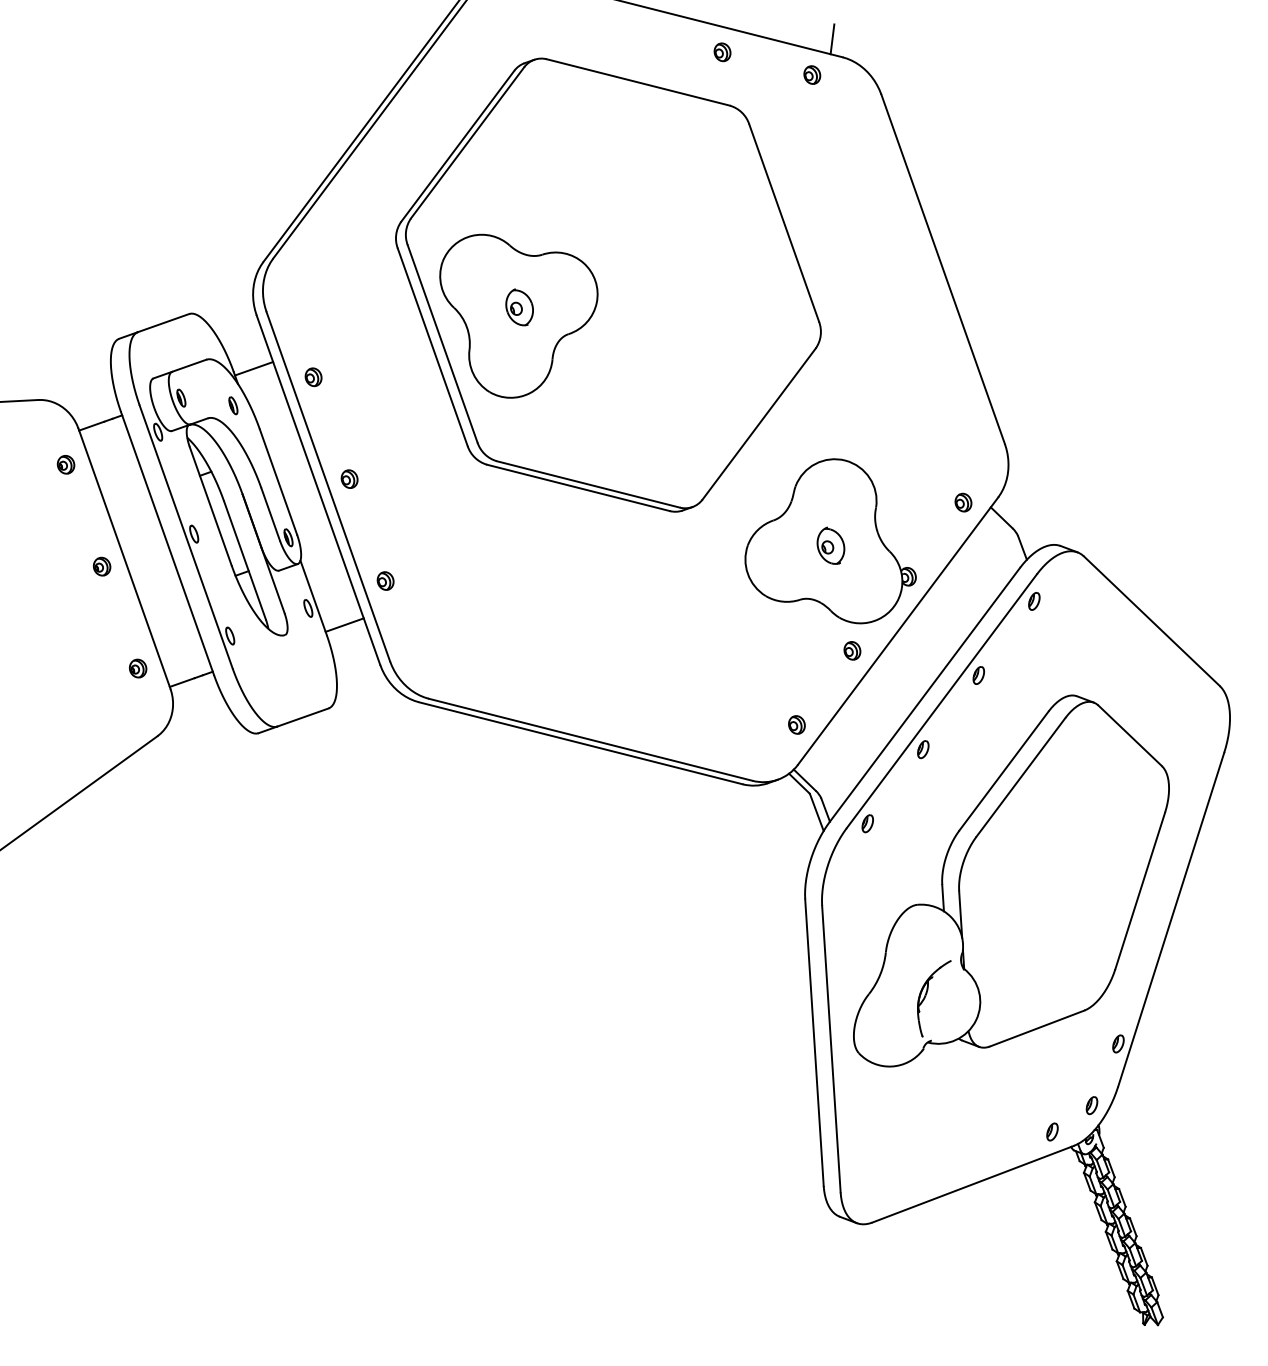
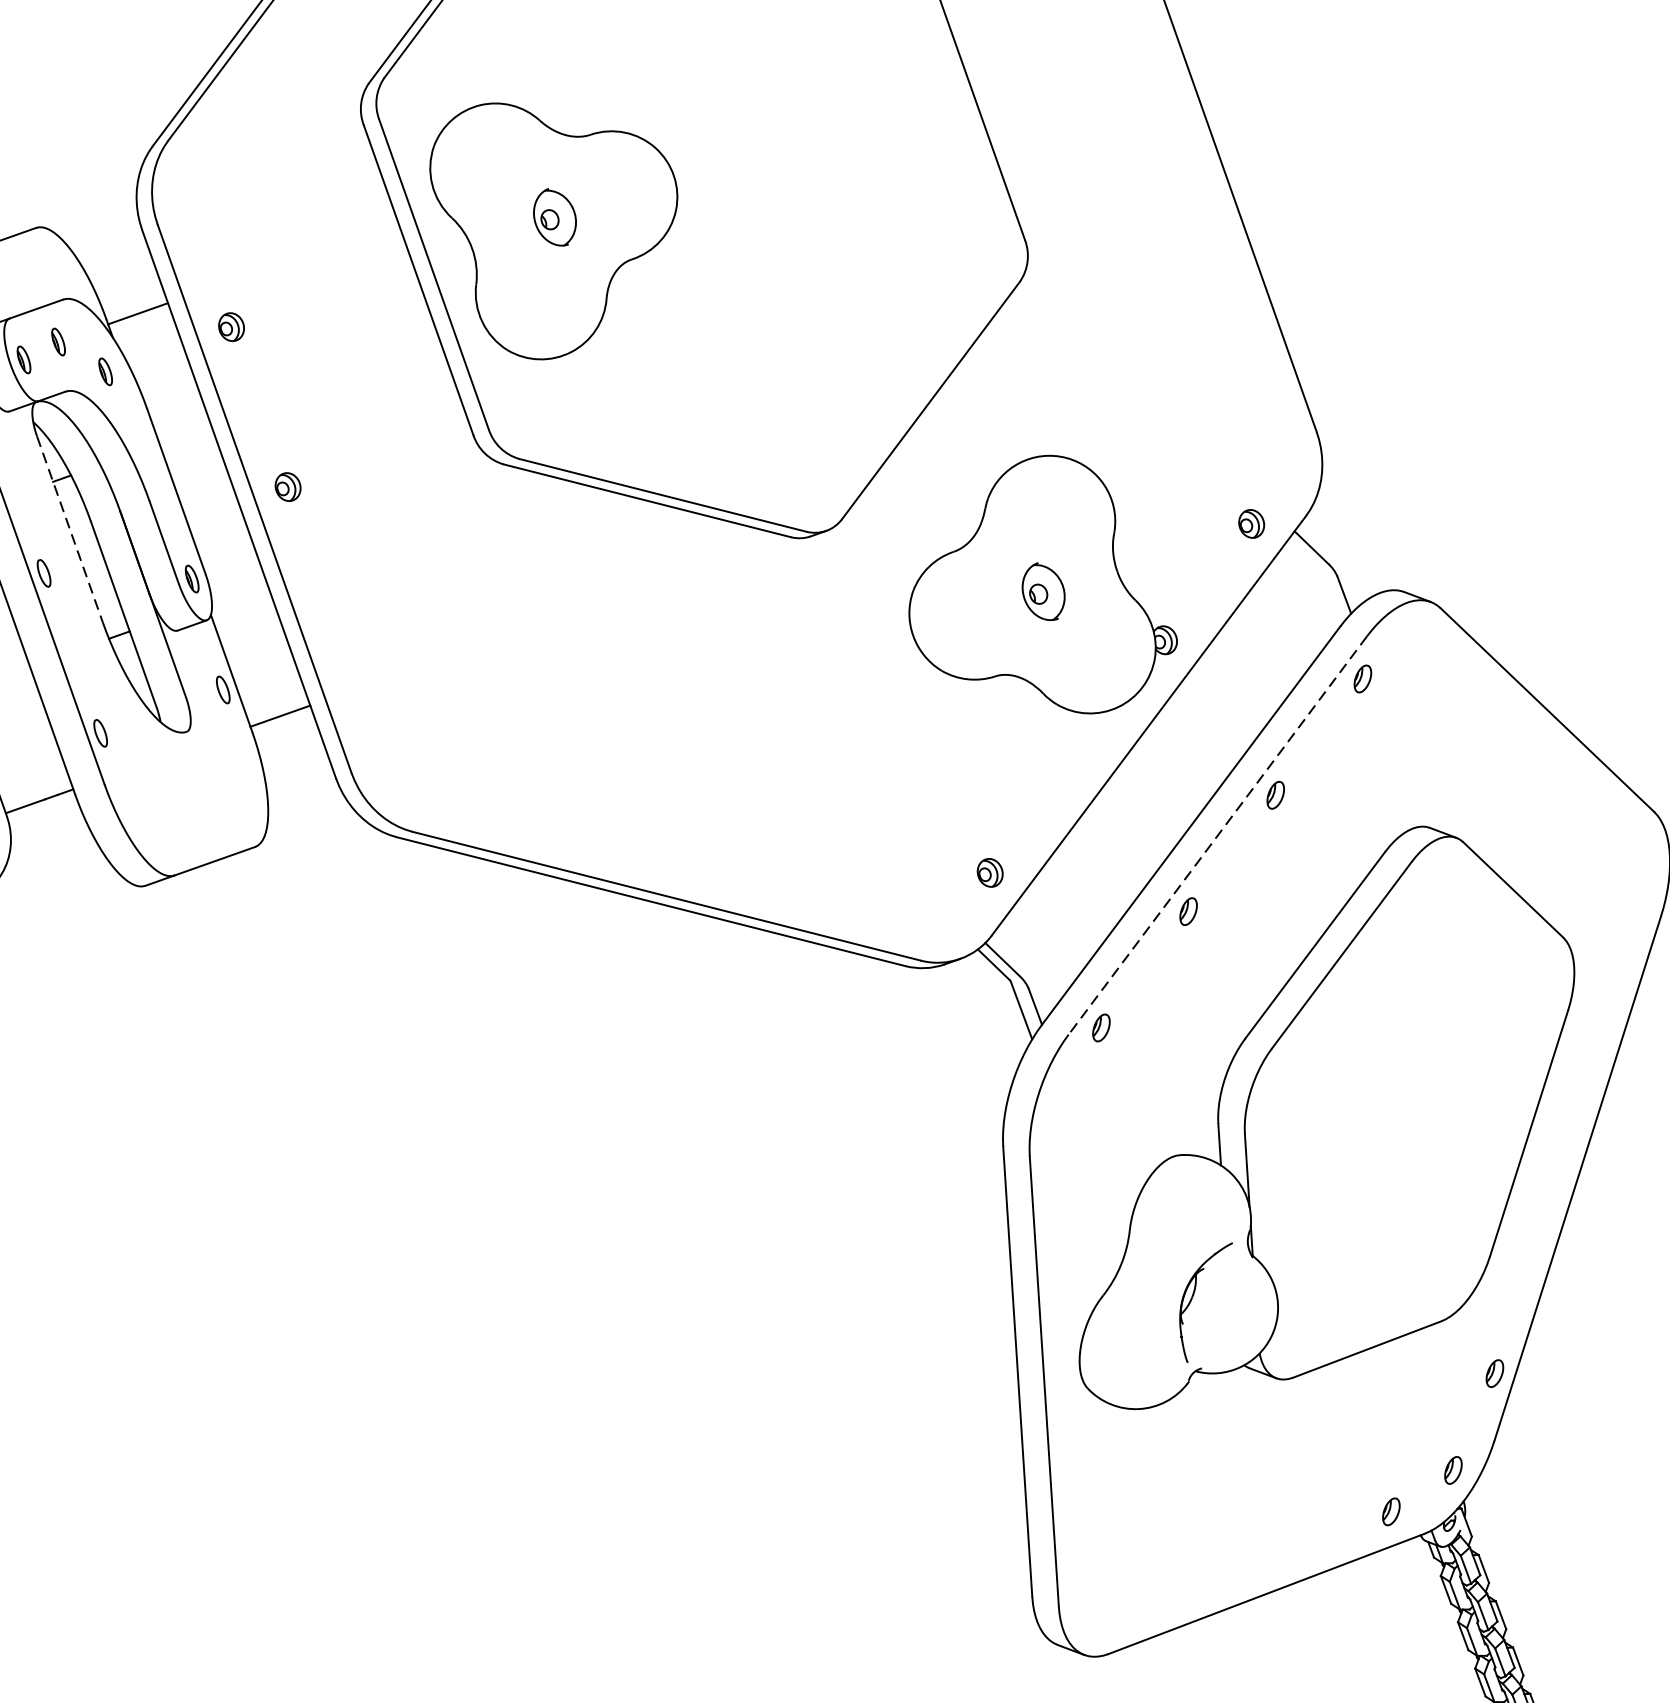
part: (203, 386) -> (58, 341), added
line: (210, 506) -> (69, 529), solid -> dashed
part: (385, 580) -> (344, 646), removed
part: (852, 650) -> (1077, 756), removed
line: (941, 701) -> (1217, 836), solid -> dashed

